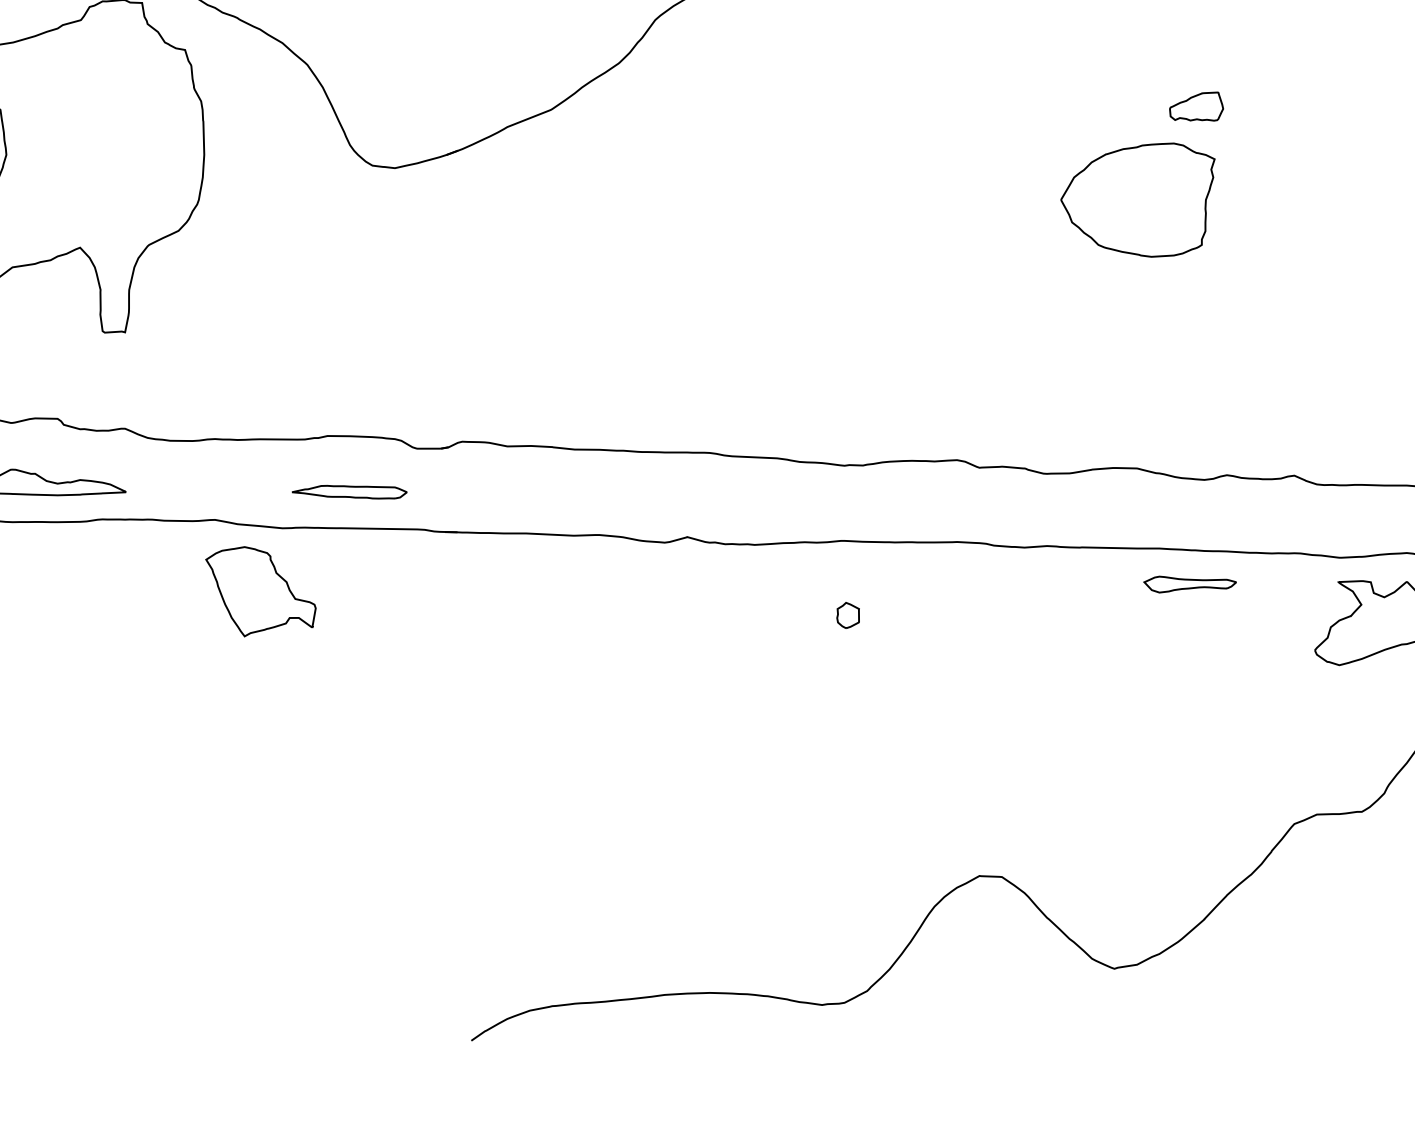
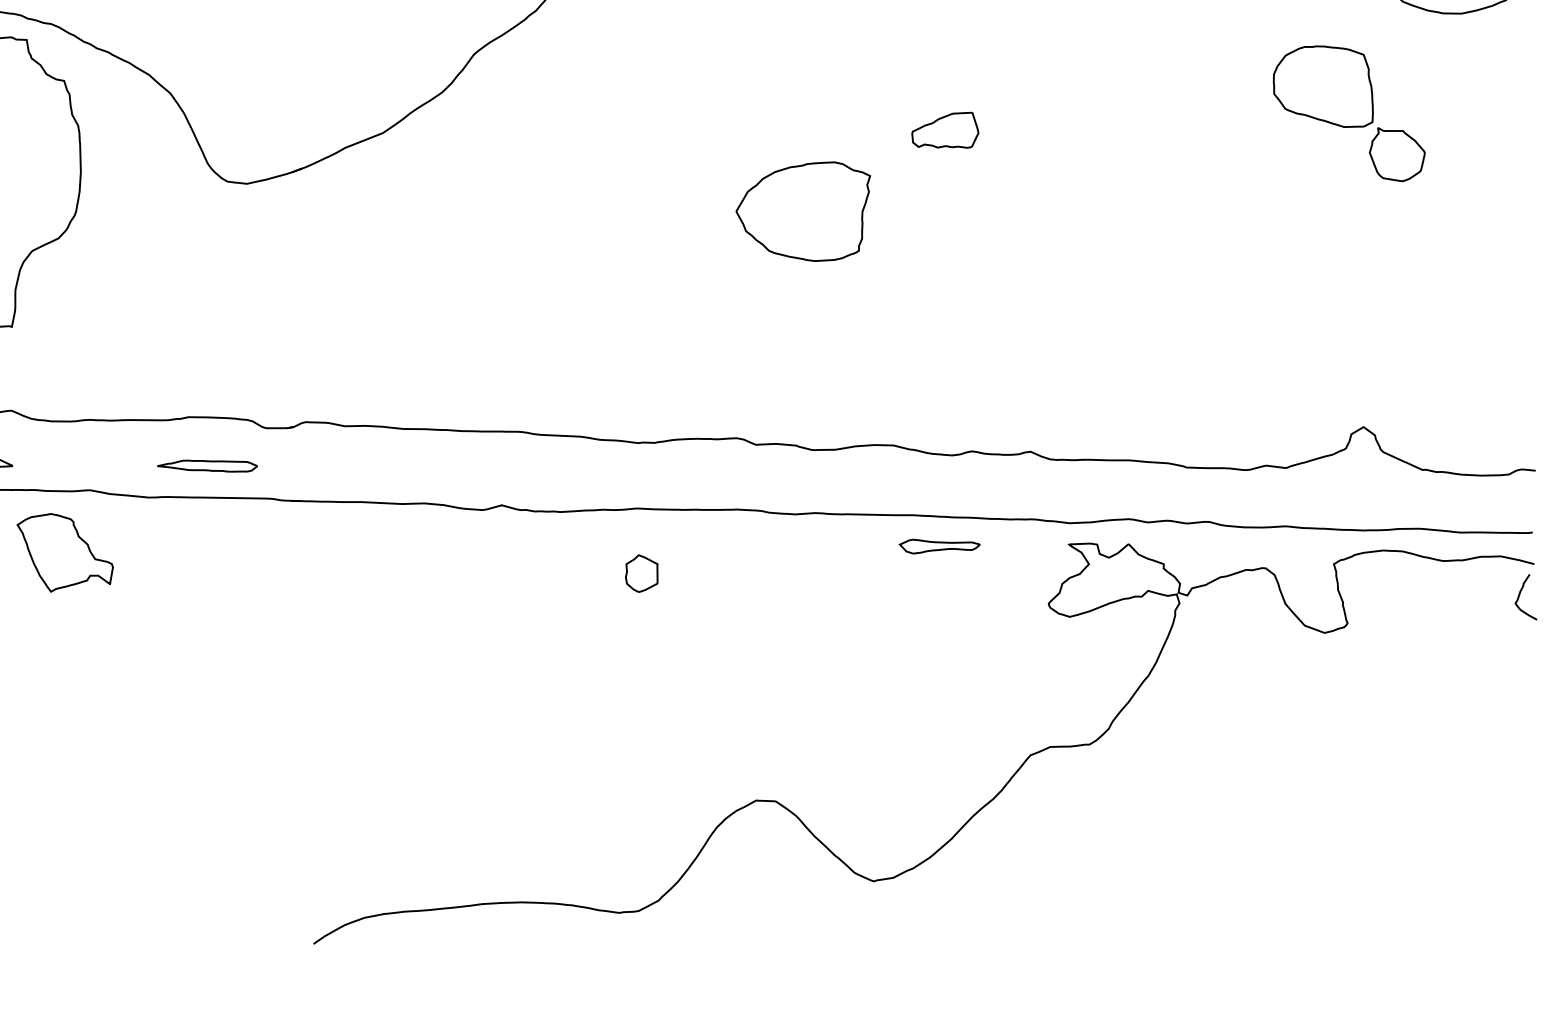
part: (1196, 105) -> (945, 129), size x1.43
part: (1138, 199) -> (803, 211), moved
part: (260, 591) -> (64, 552), moved
part: (847, 615) -> (641, 573), size x1.67

